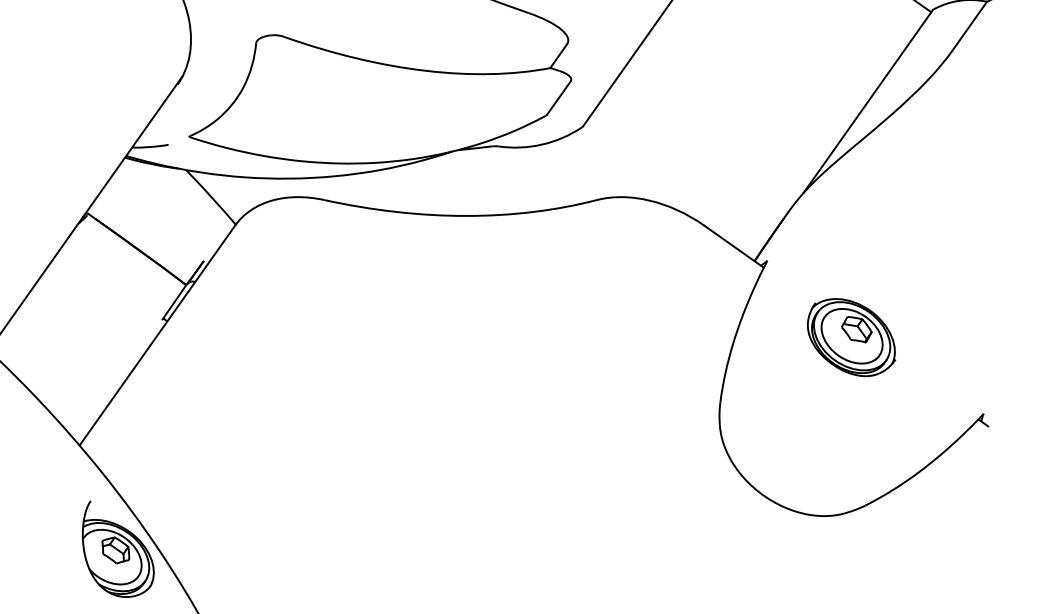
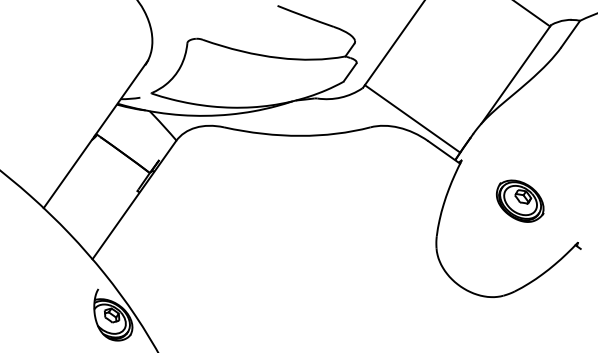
line: (675, 183) -> (412, 118), added
part: (851, 336) -> (520, 200), moved

